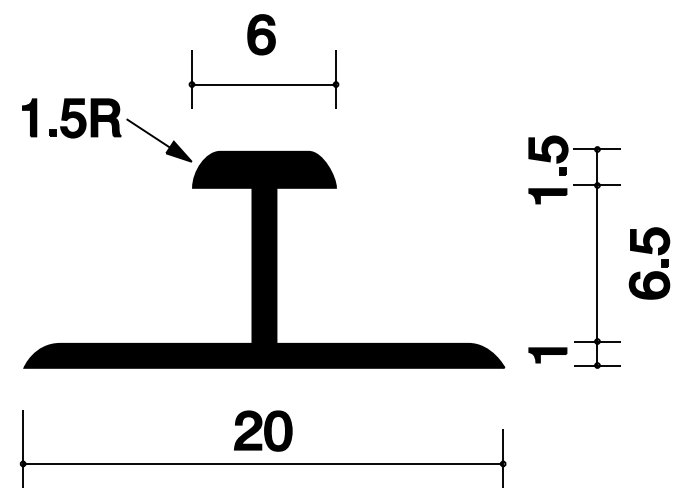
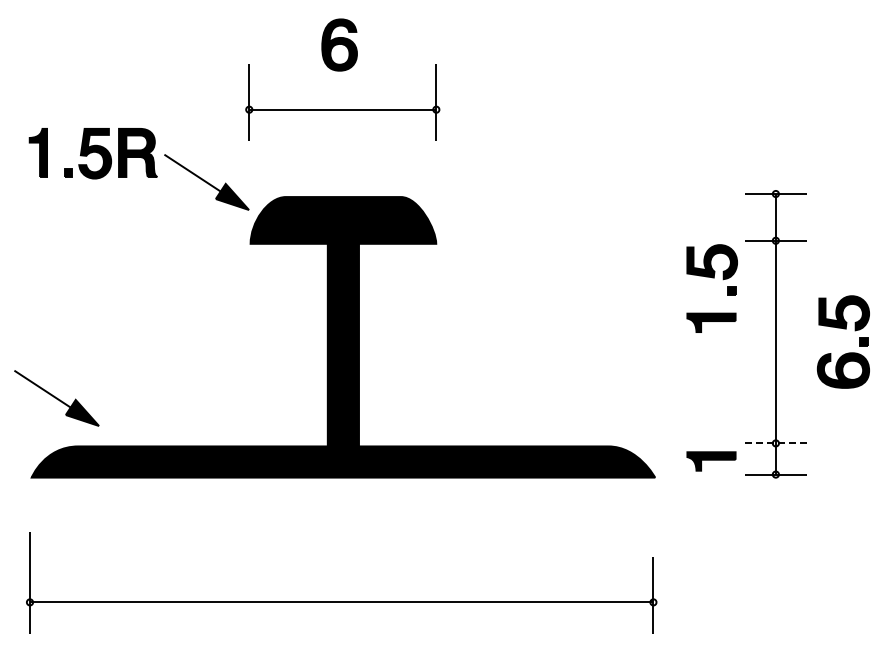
part: (548, 162) -> (712, 278), moved
part: (43, 306) -> (56, 398), added
line: (597, 341) -> (776, 443), solid -> dashed
part: (262, 430) -> (341, 559), removed

